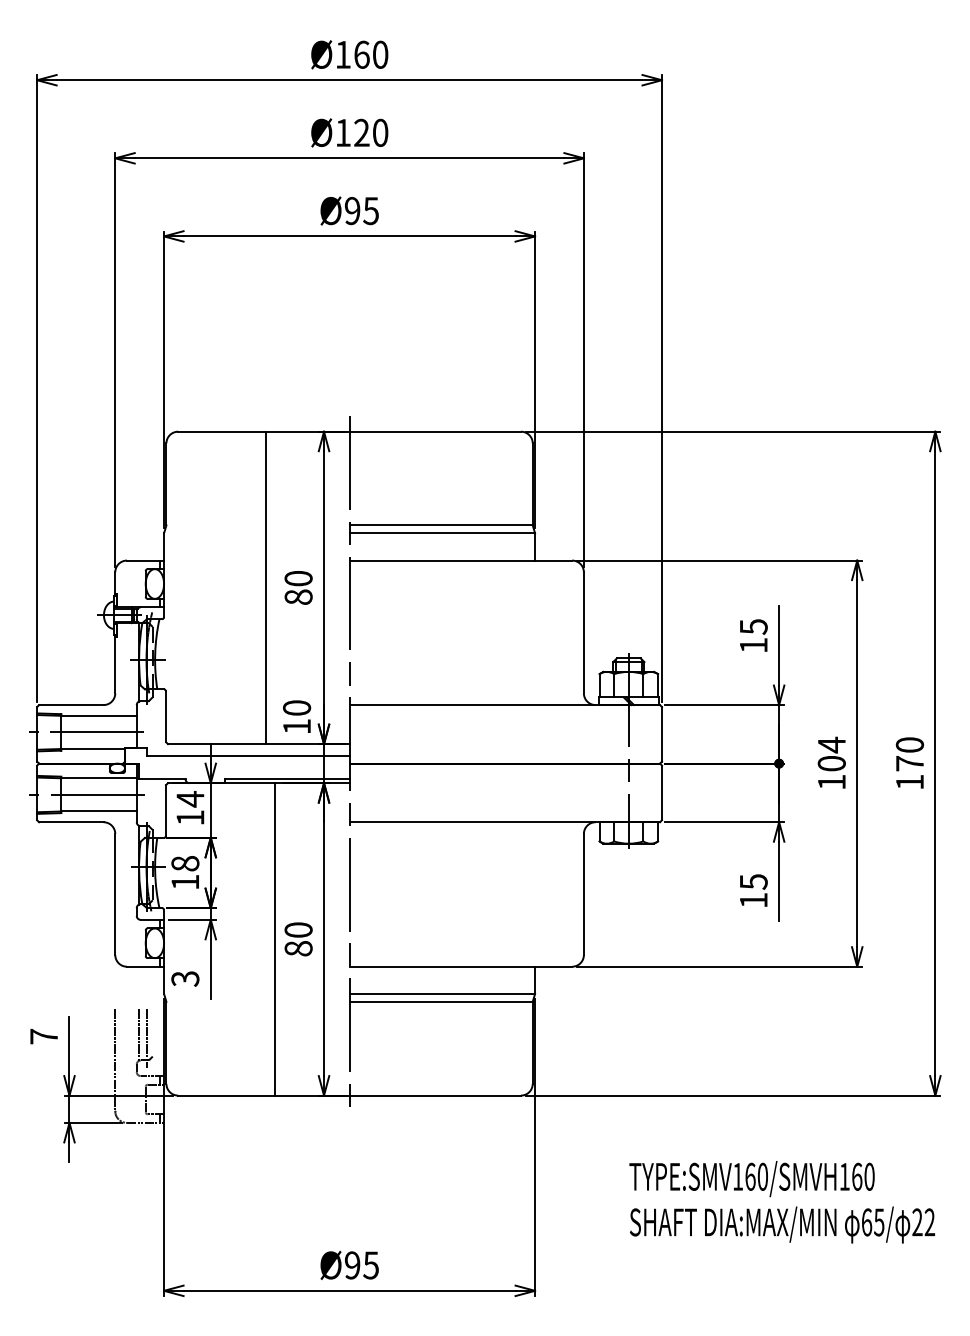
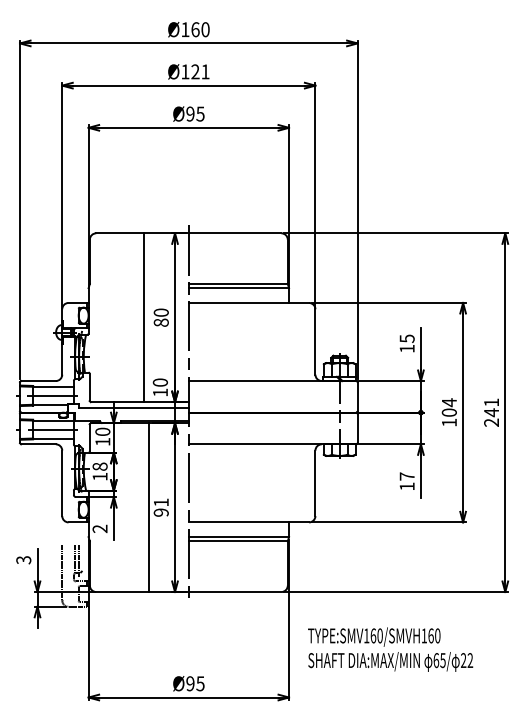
text: (380, 132) -> (205, 71), Ø120 -> Ø121
text: (909, 763) -> (491, 412), 170 -> 241
text: (189, 798) -> (102, 431), 14 -> 10
text: (752, 881) -> (406, 476), 15 -> 17
text: (297, 939) -> (160, 507), 80 -> 91
text: (186, 978) -> (100, 528), 3 -> 2
text: (43, 1037) -> (23, 560), 7 -> 3
text: (782, 1201) -> (390, 649), moved

